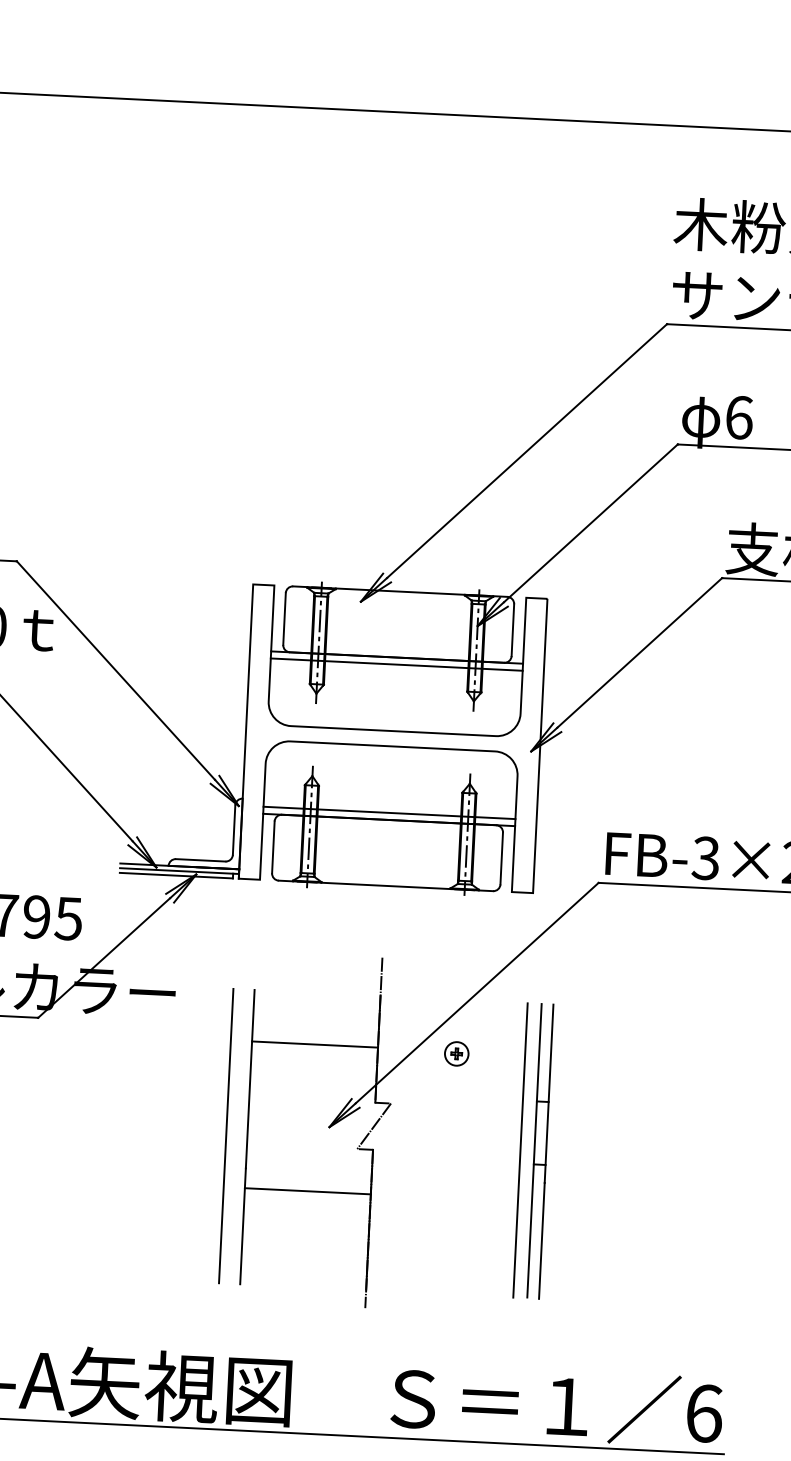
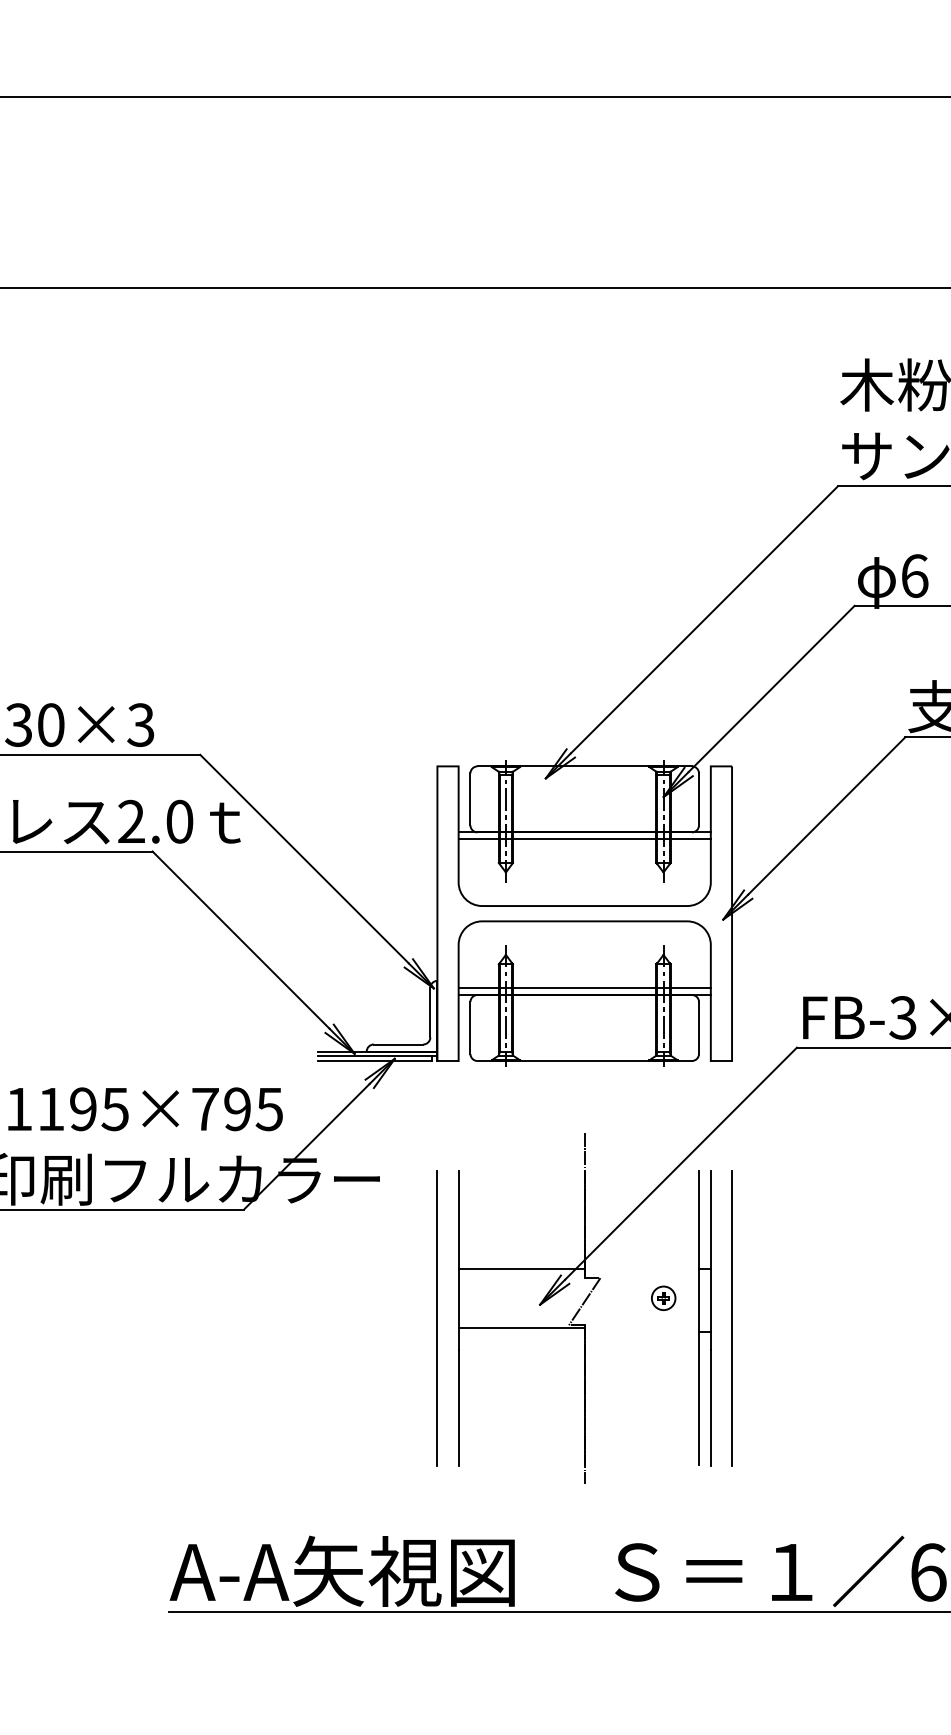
line: (314, 1044) -> (521, 1268), moved
part: (456, 1053) -> (663, 1297), moved
part: (539, 1151) -> (704, 1318), moved
line: (307, 1190) -> (521, 1327), moved

